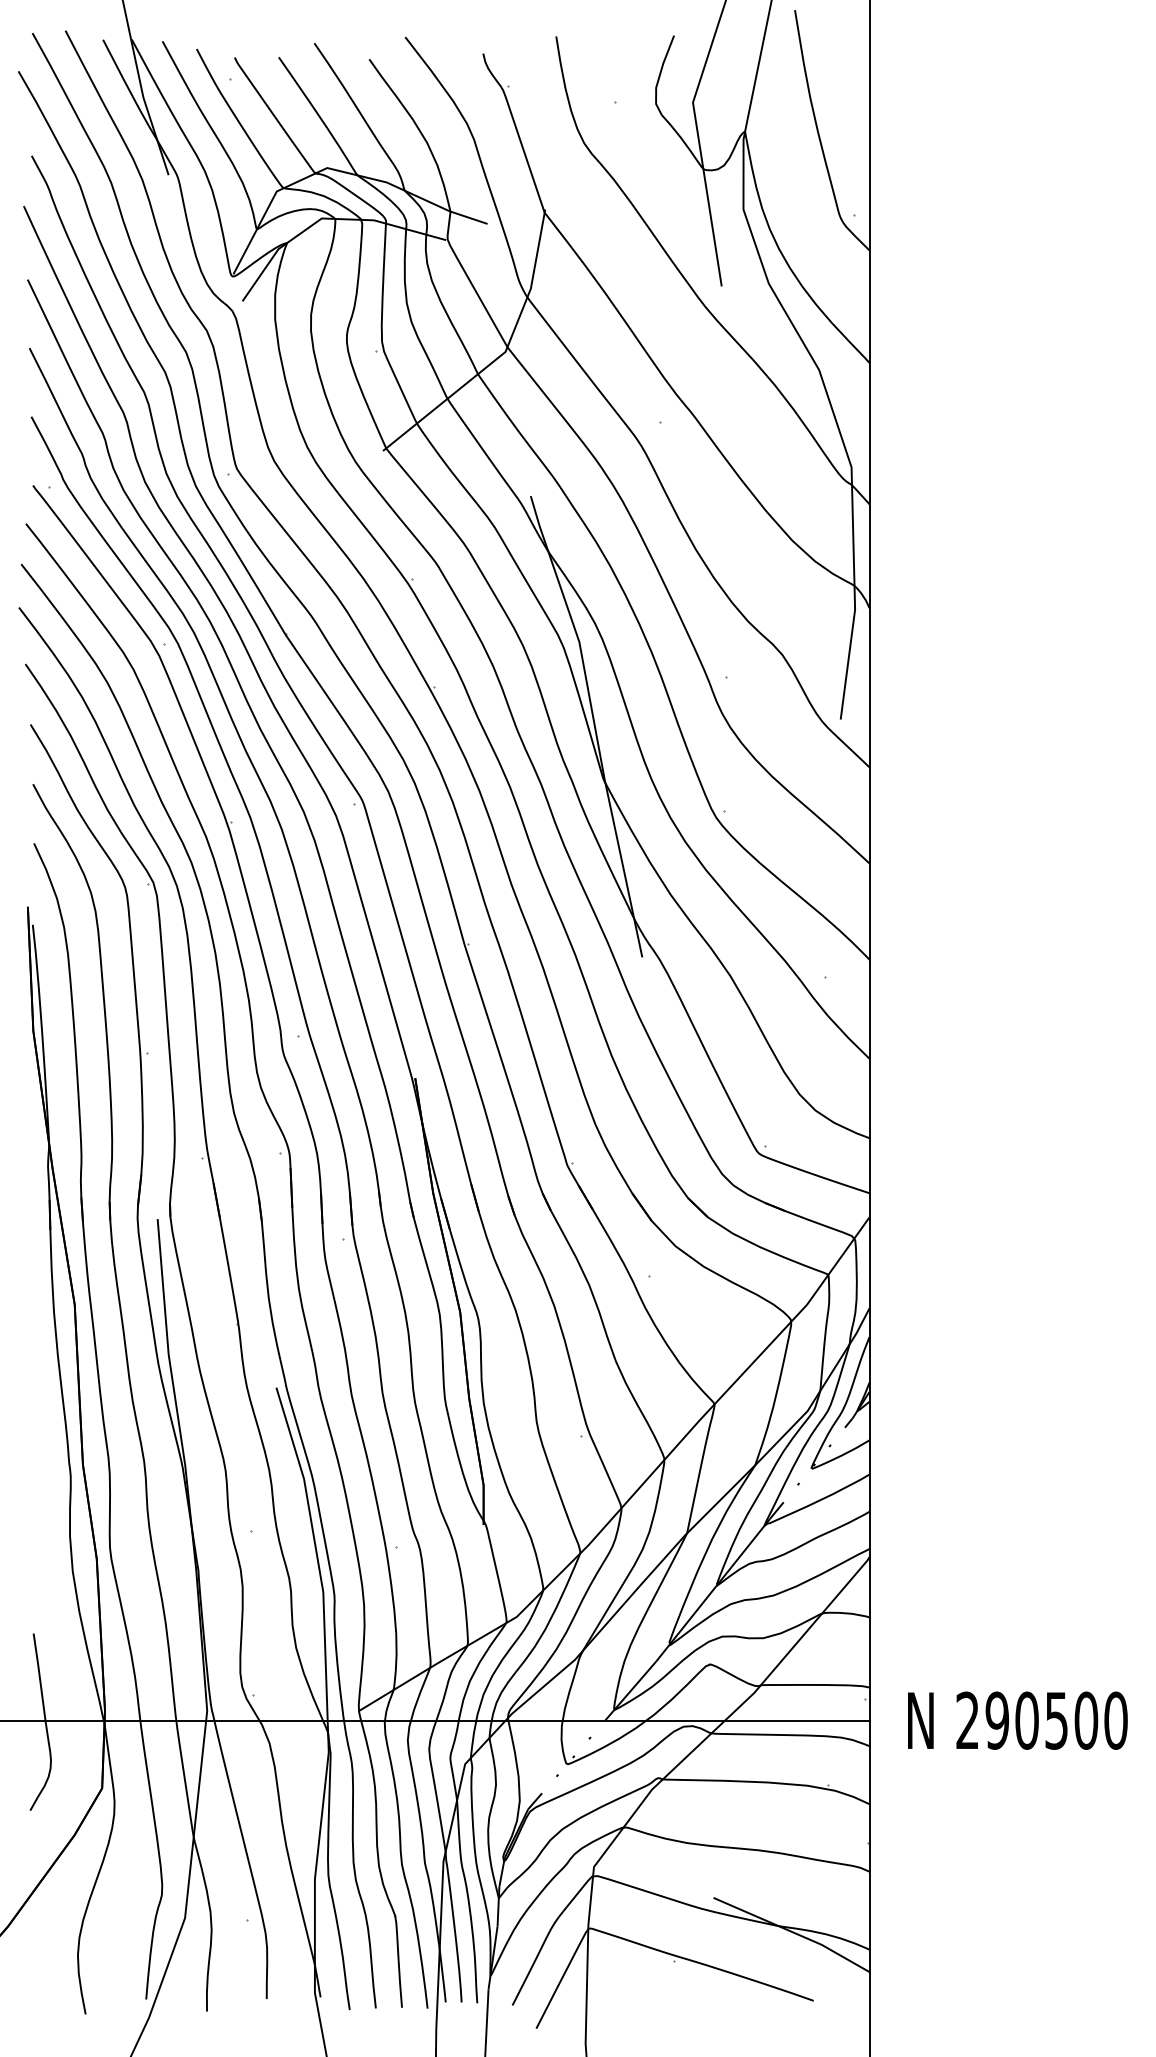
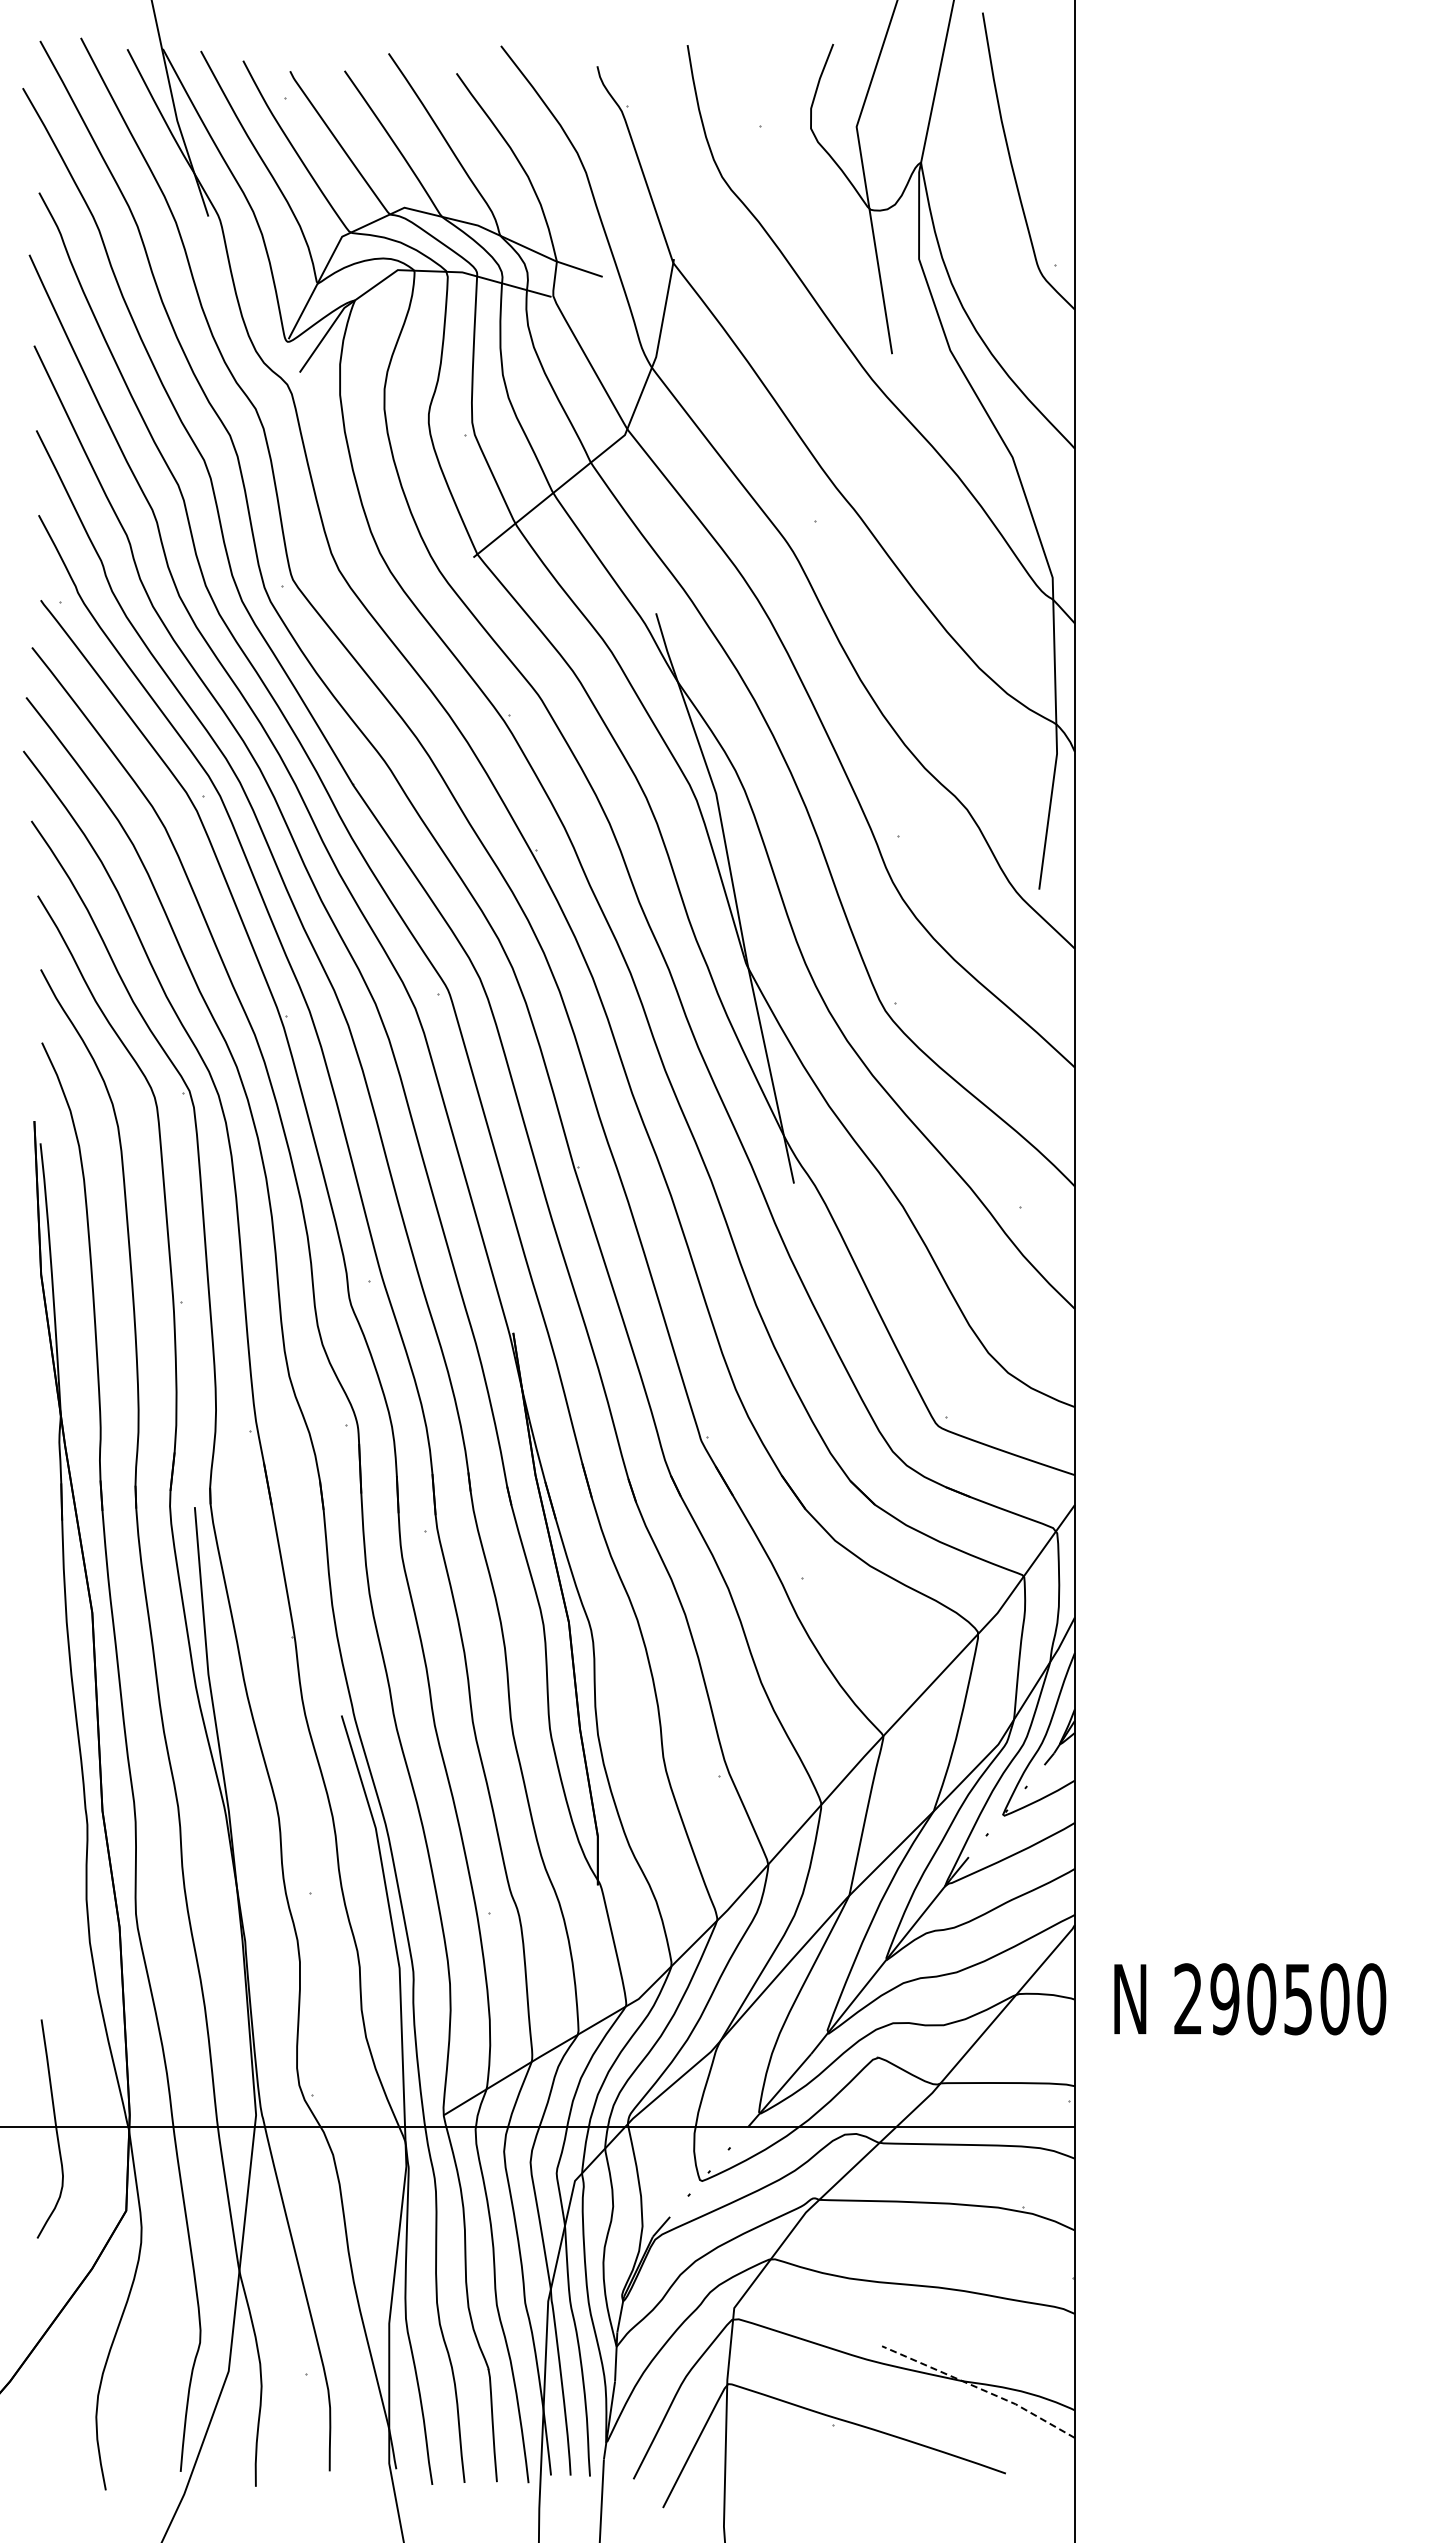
text: (1018, 1720) -> (1250, 1999), moved
line: (793, 1932) -> (980, 2389), solid -> dashed

